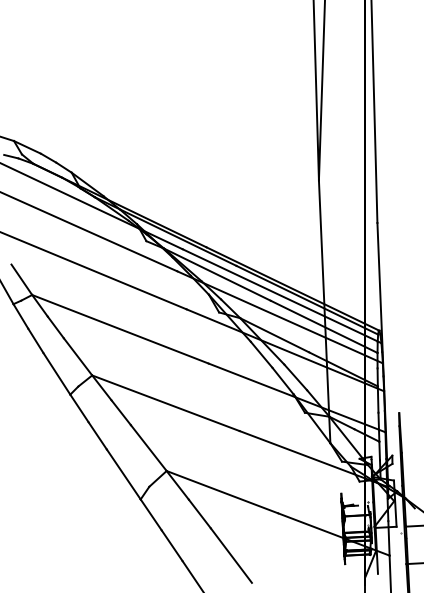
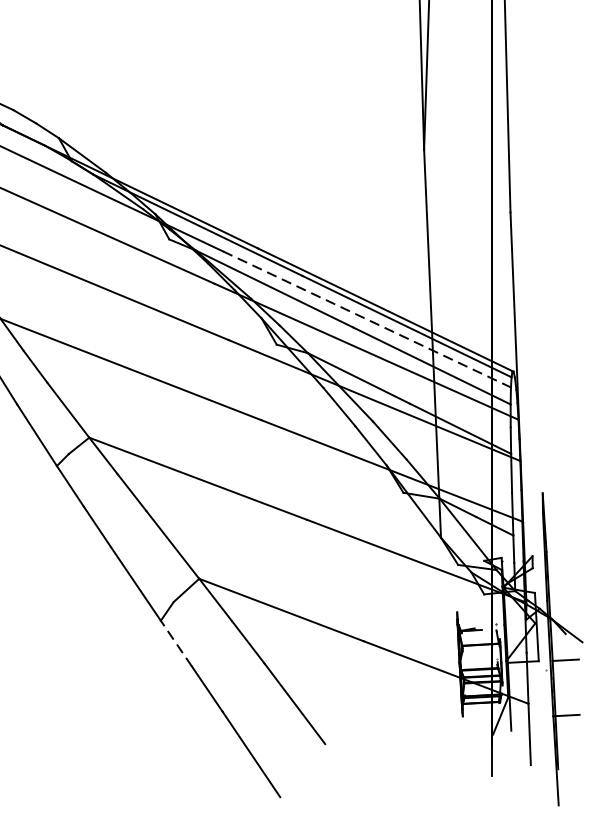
line: (282, 296) -> (370, 321), solid -> dashed
line: (151, 514) -> (176, 643), solid -> dashed

